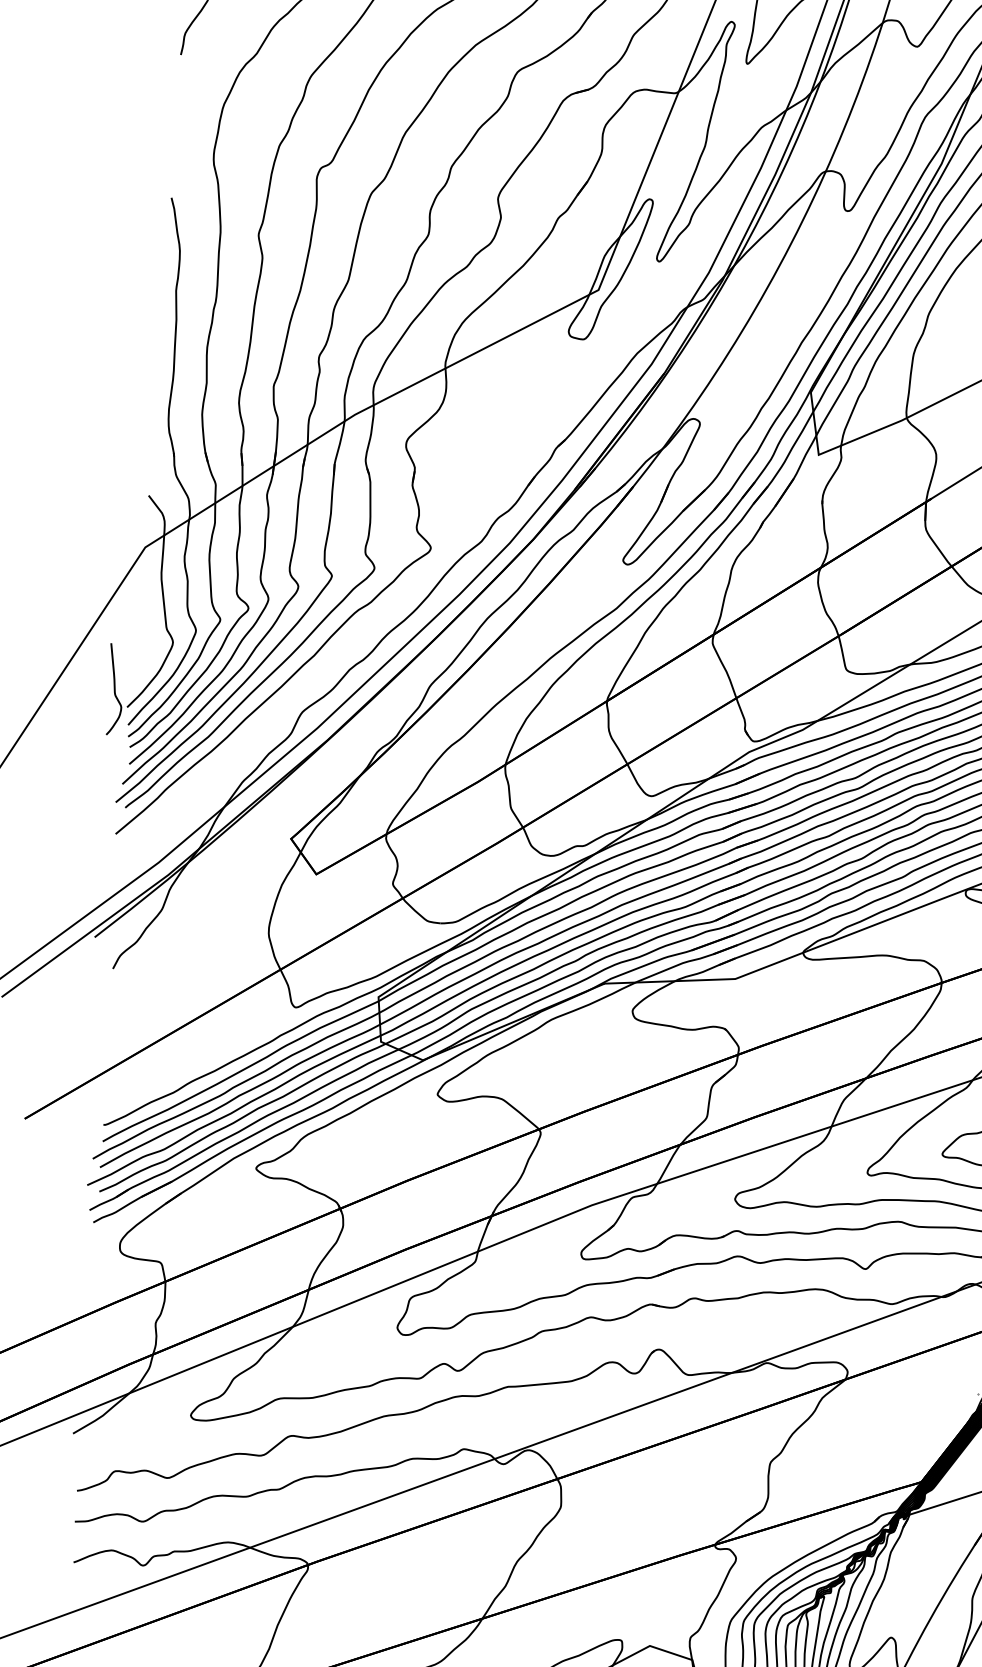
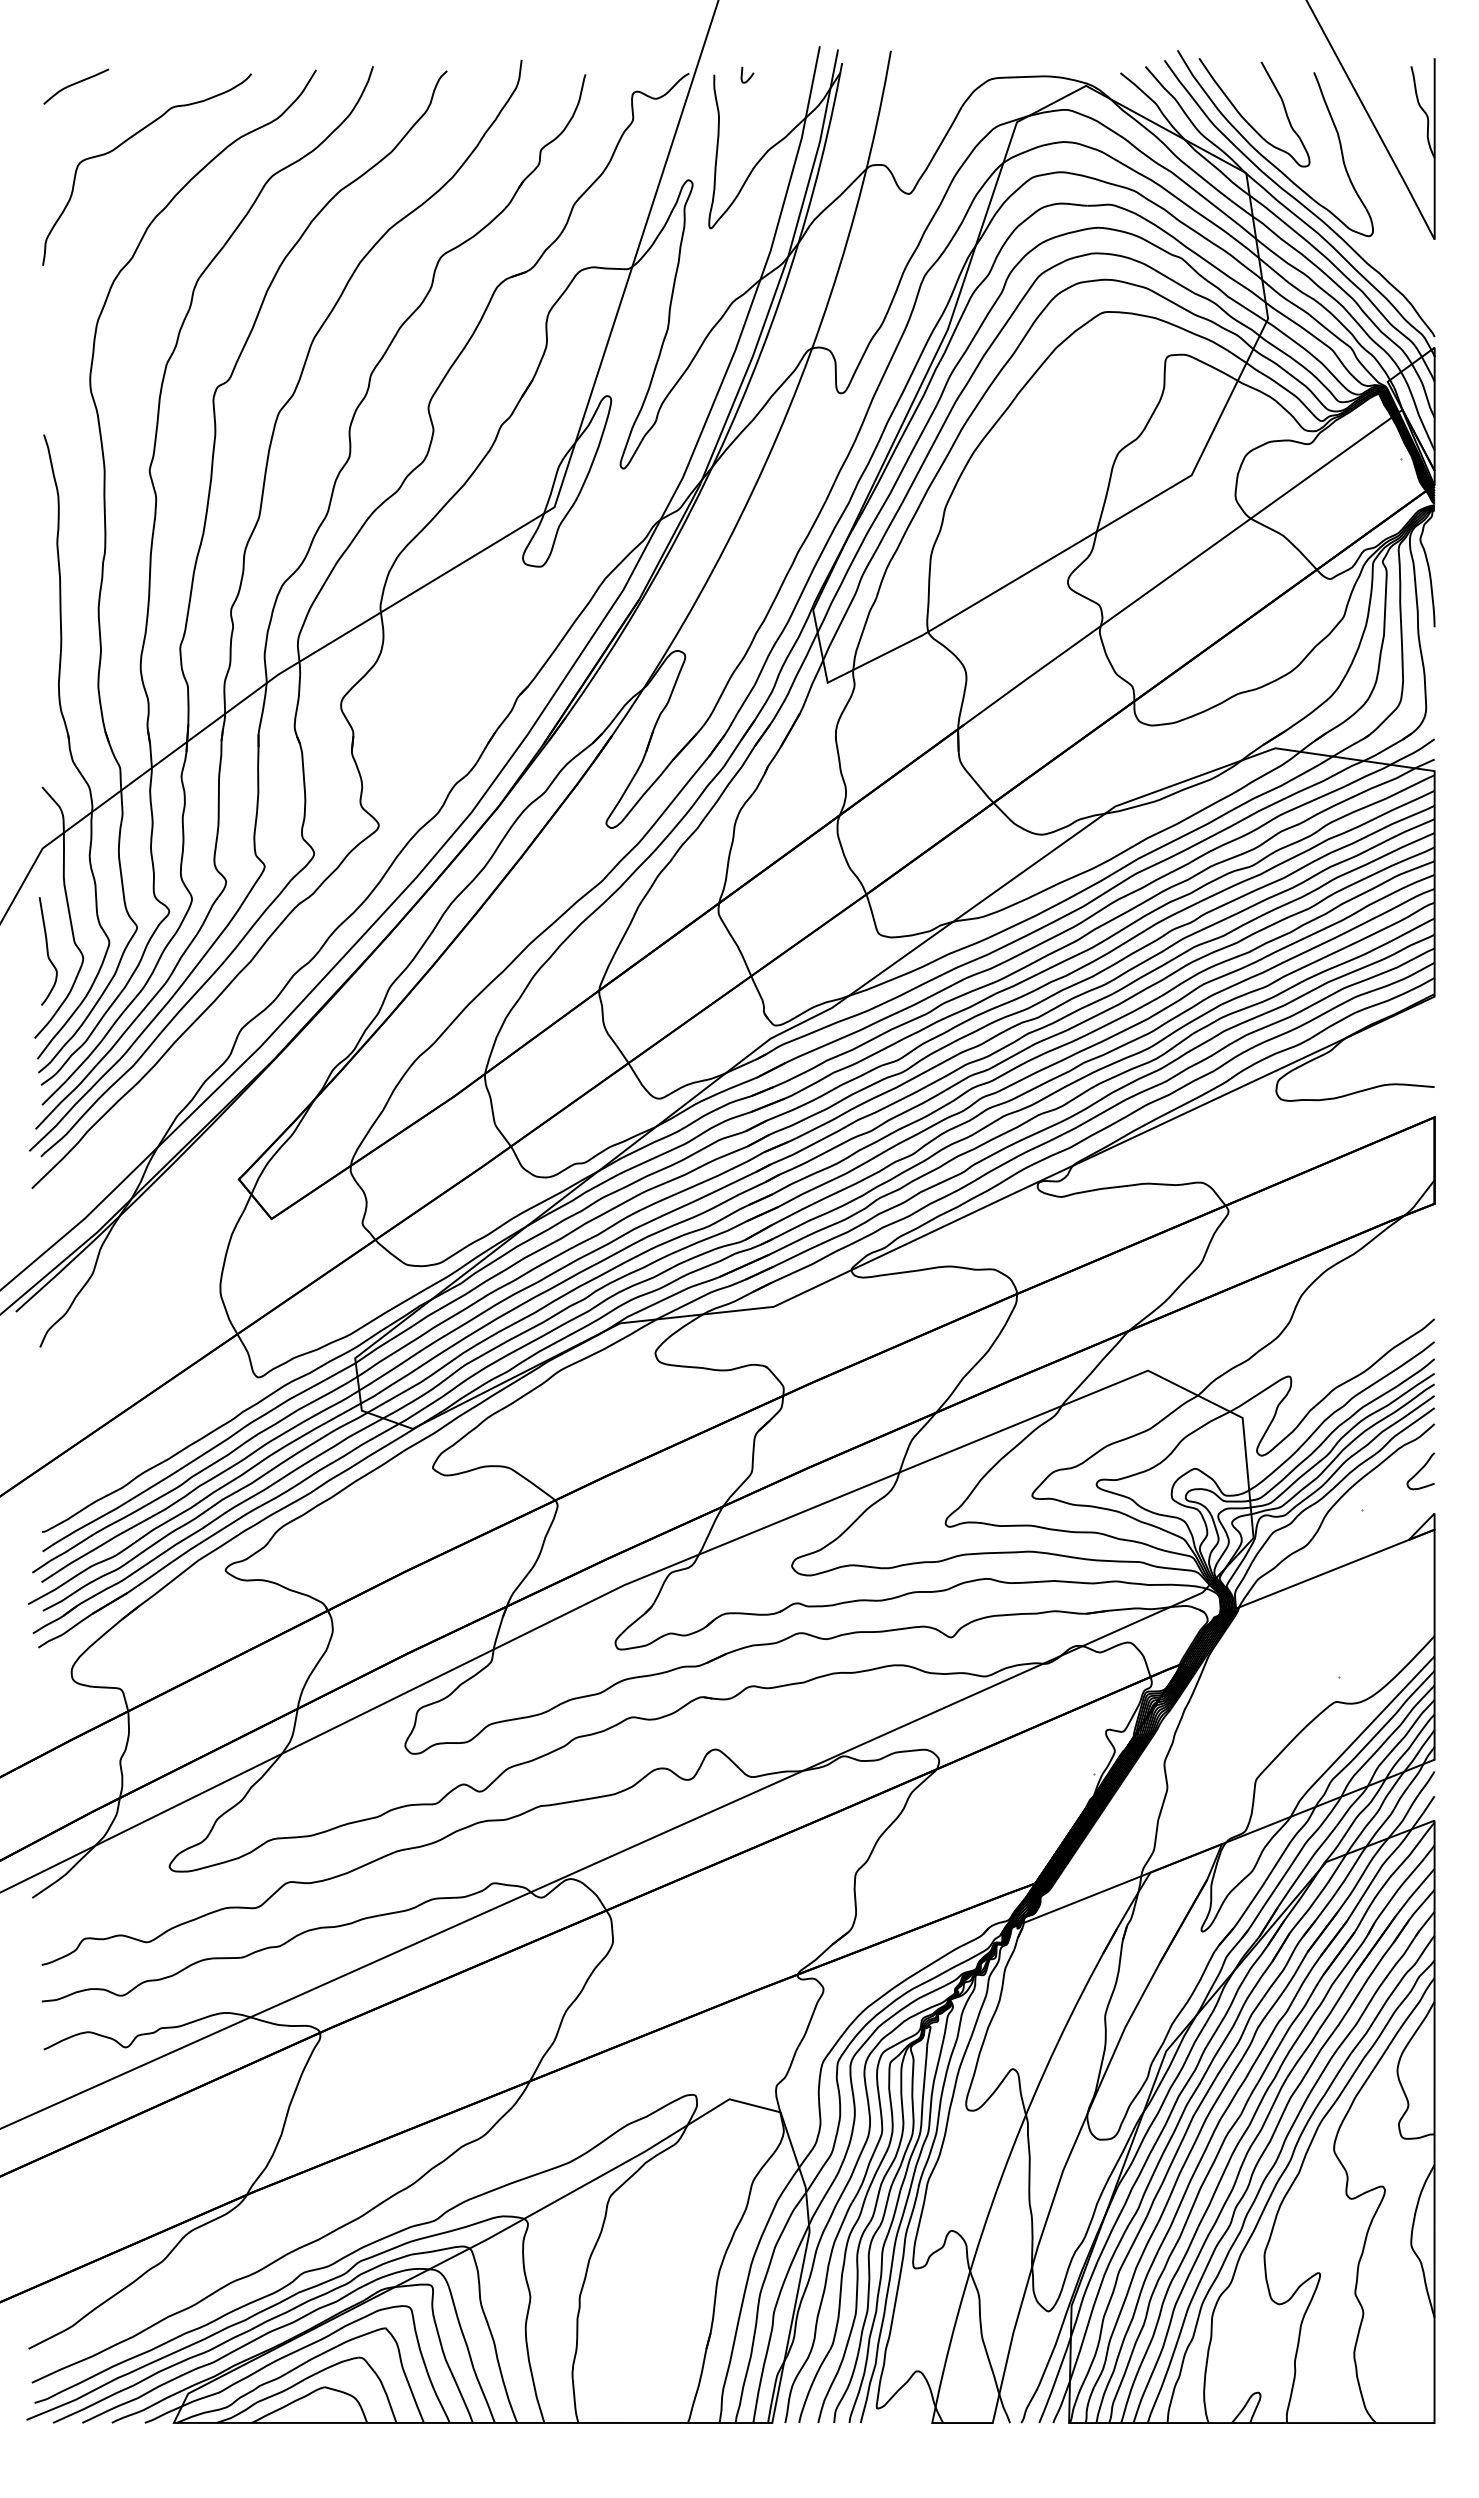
curve: (114, 689) -> (47, 951), moved

